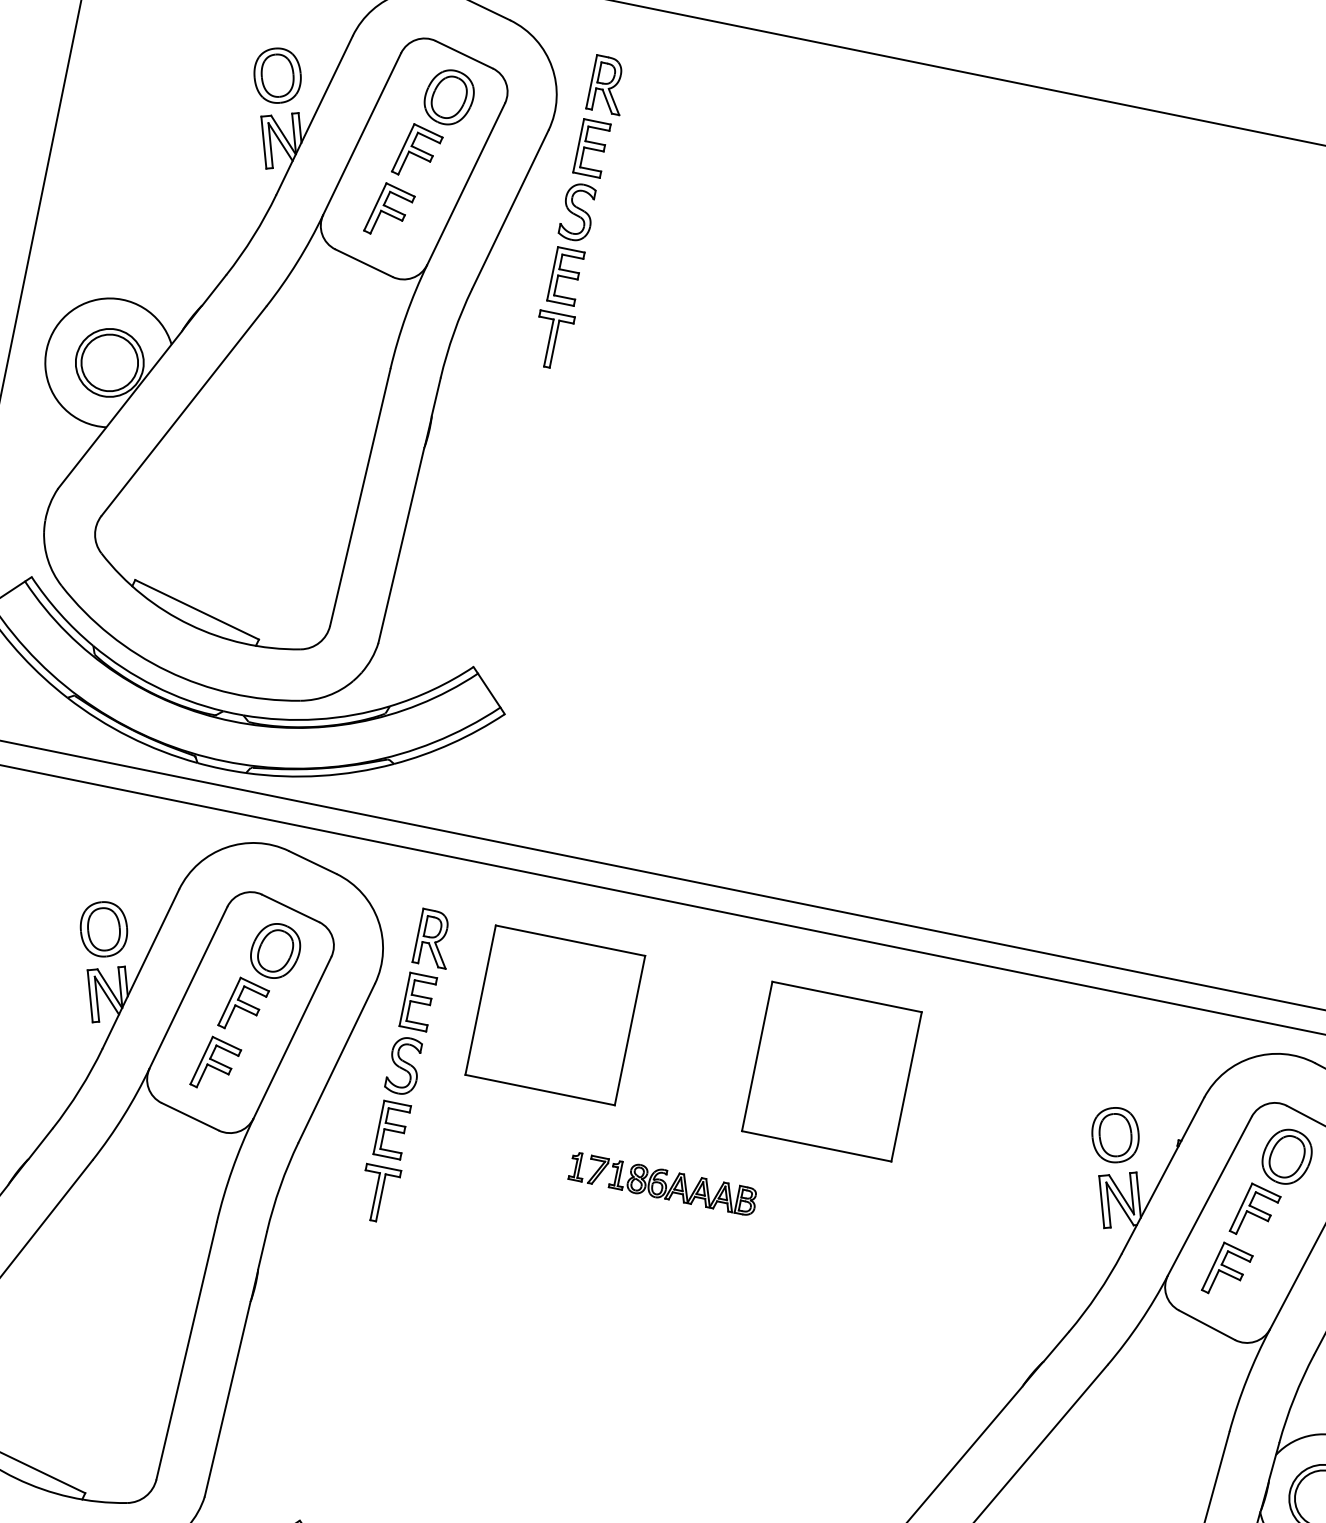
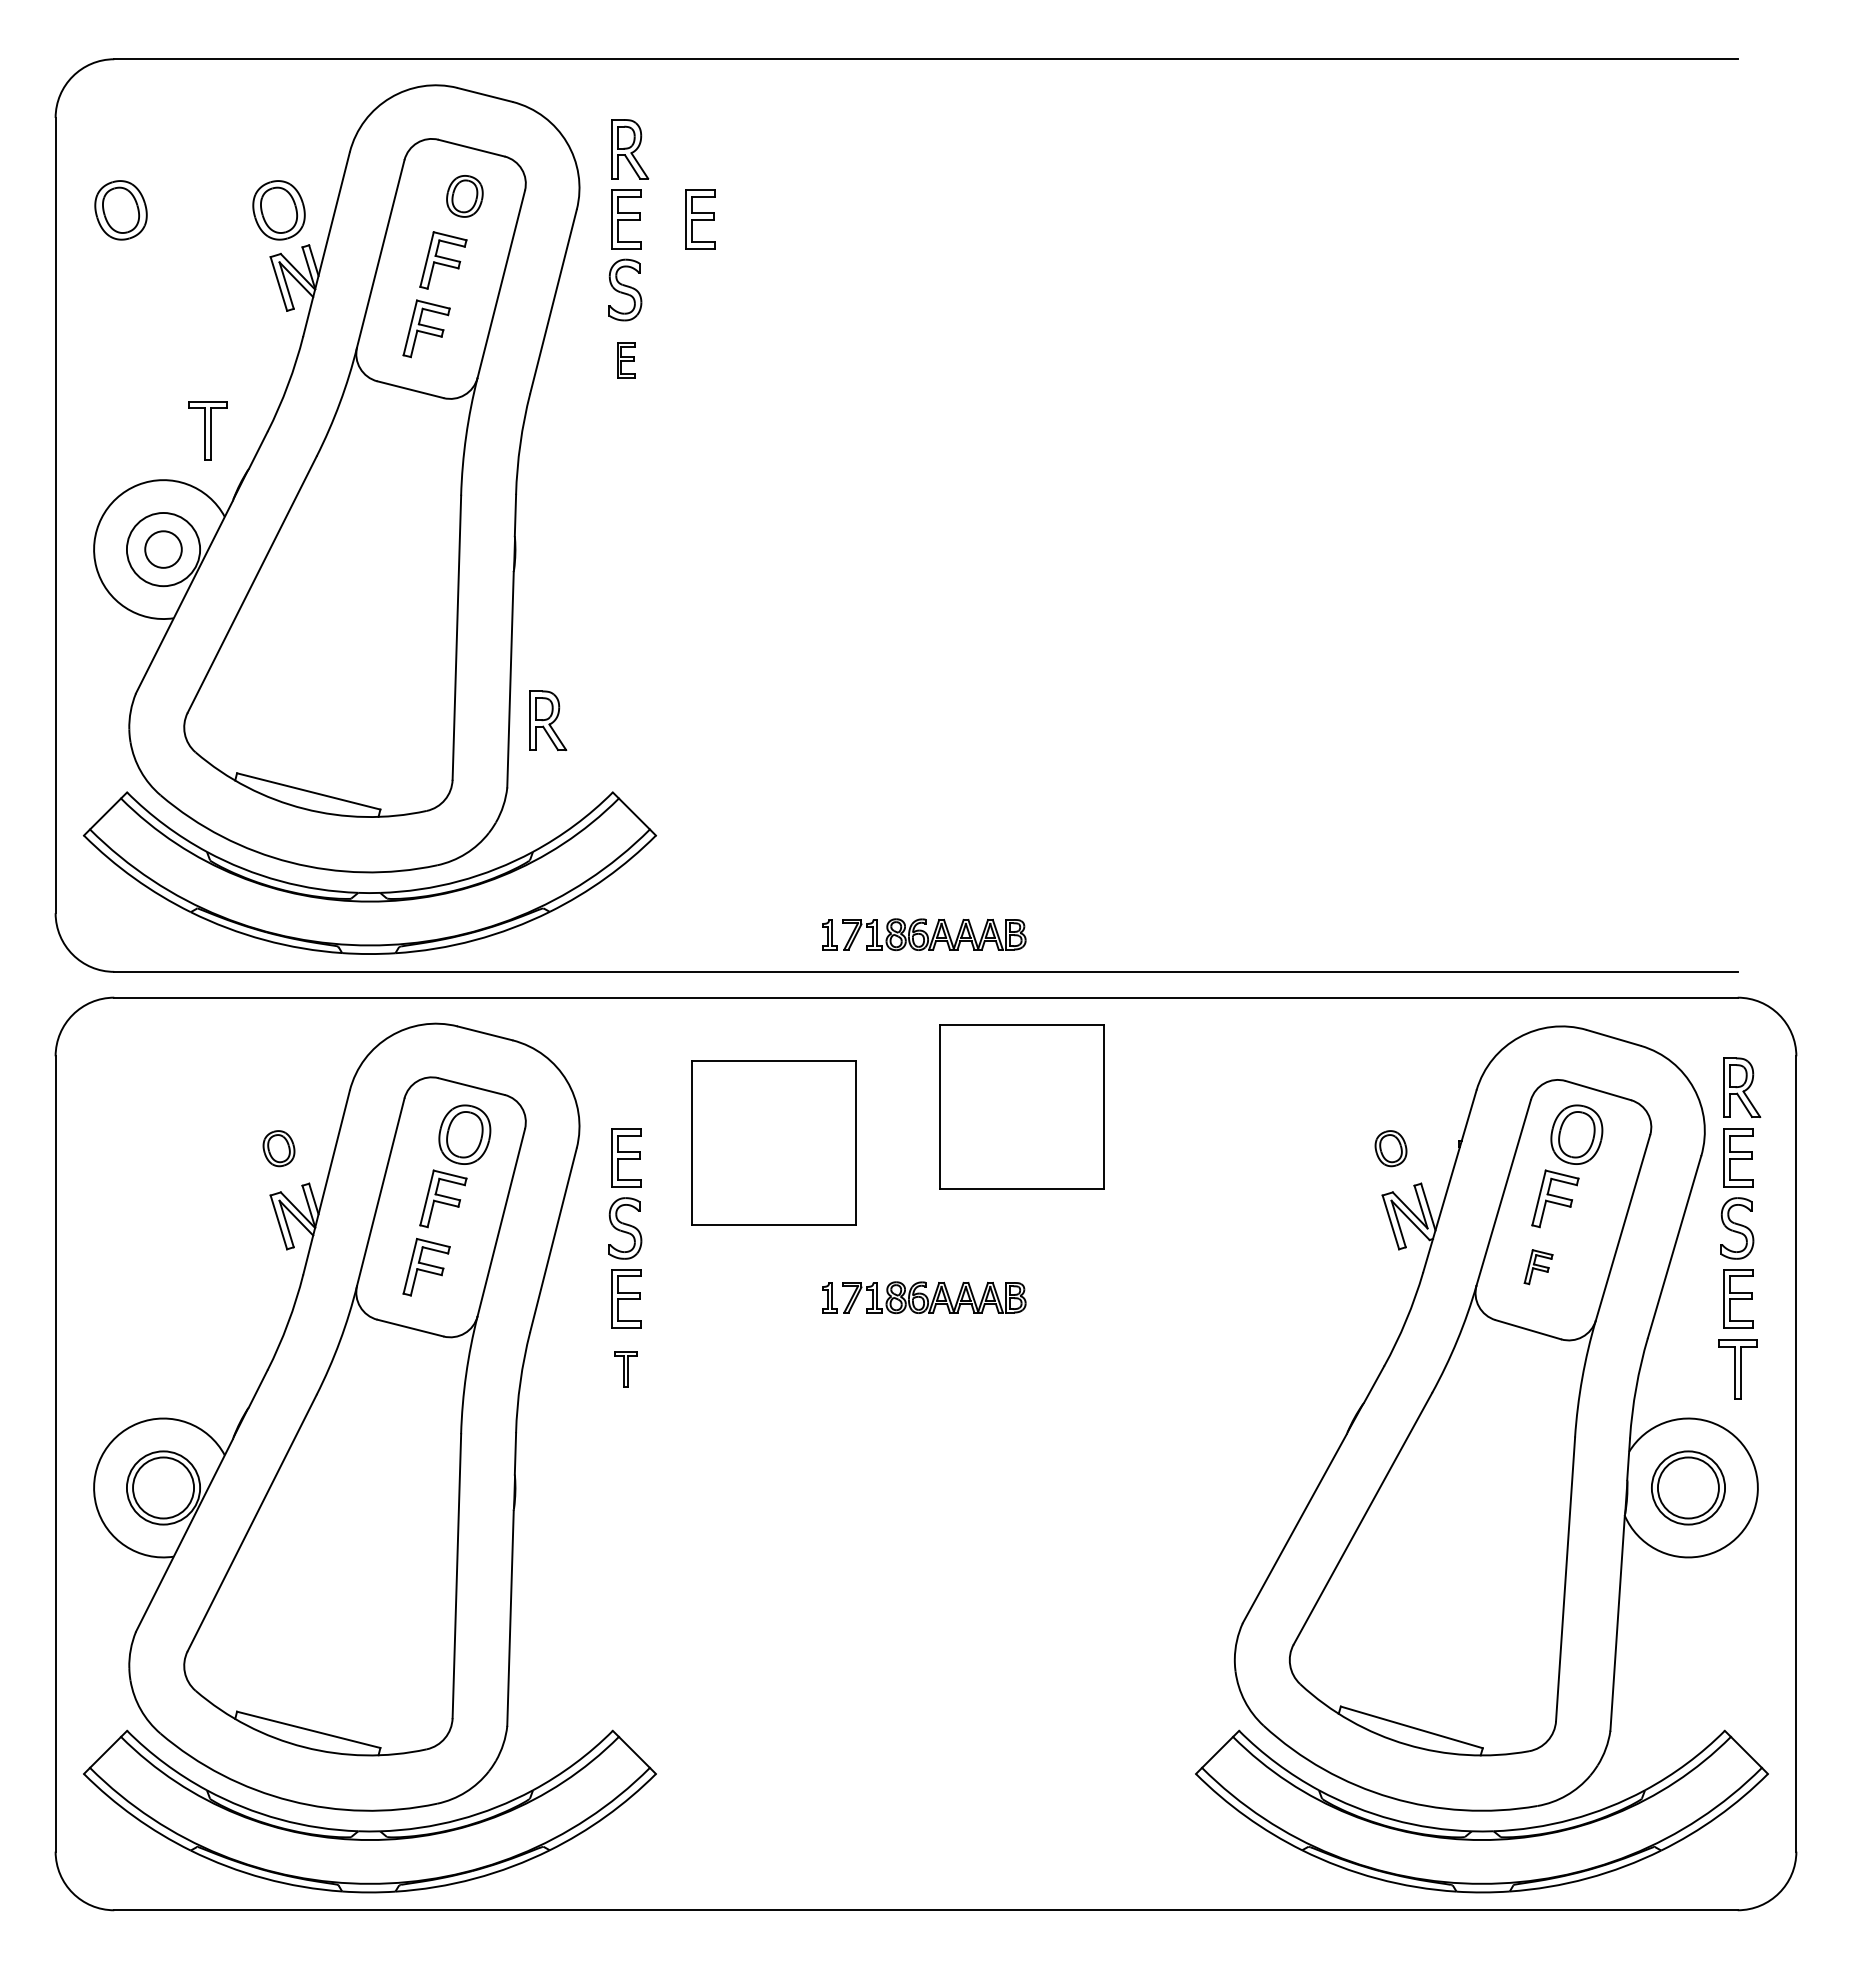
part: (133, 46) -> (120, 210), added
part: (448, 97) -> (464, 196), size x0.7
part: (659, 162) -> (700, 219), added
part: (565, 276) -> (626, 360), size x0.6
part: (552, 340) -> (207, 430), moved
circle: (109, 362) -> (163, 549), size x0.6
part: (730, 853) -> (924, 934), added
part: (103, 929) -> (278, 1148), size x0.6
part: (435, 938) -> (548, 720), moved
part: (831, 1071) -> (1021, 1106), moved
part: (1115, 1134) -> (1390, 1148), size x0.6
part: (378, 1194) -> (625, 1369), size x0.6
part: (1227, 1269) -> (1538, 1266), size x0.6

